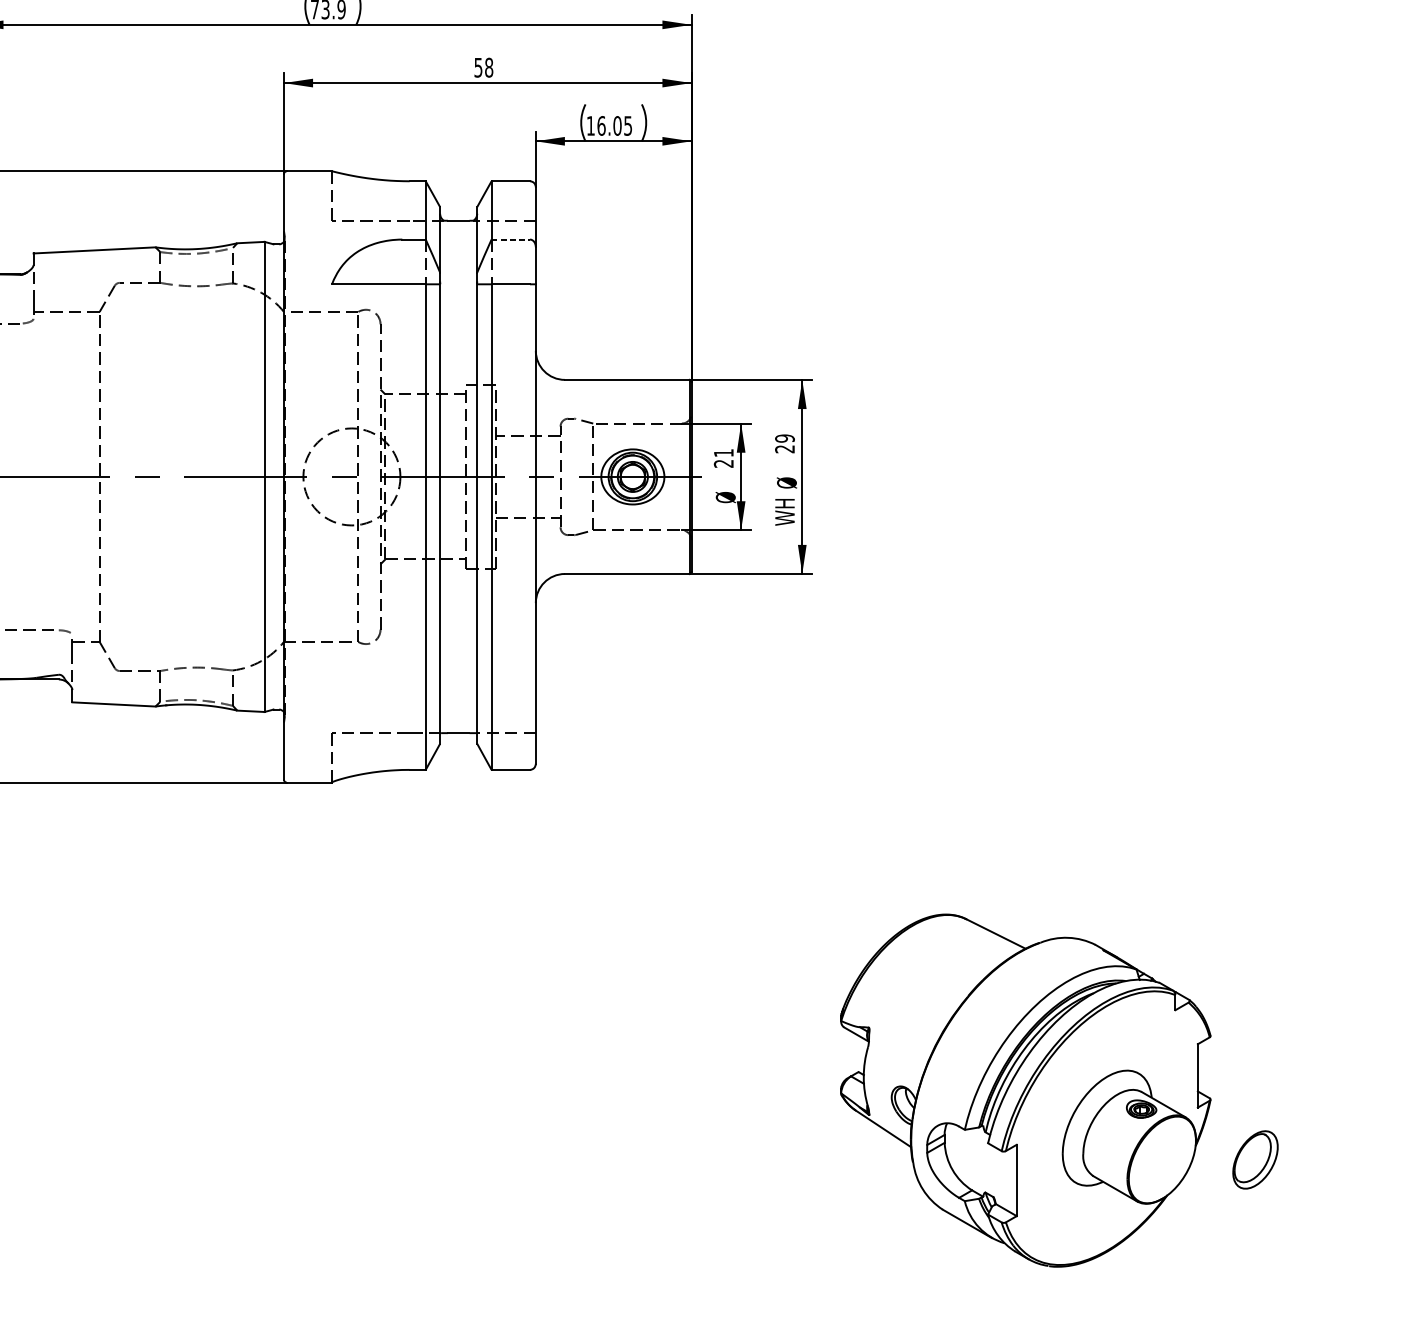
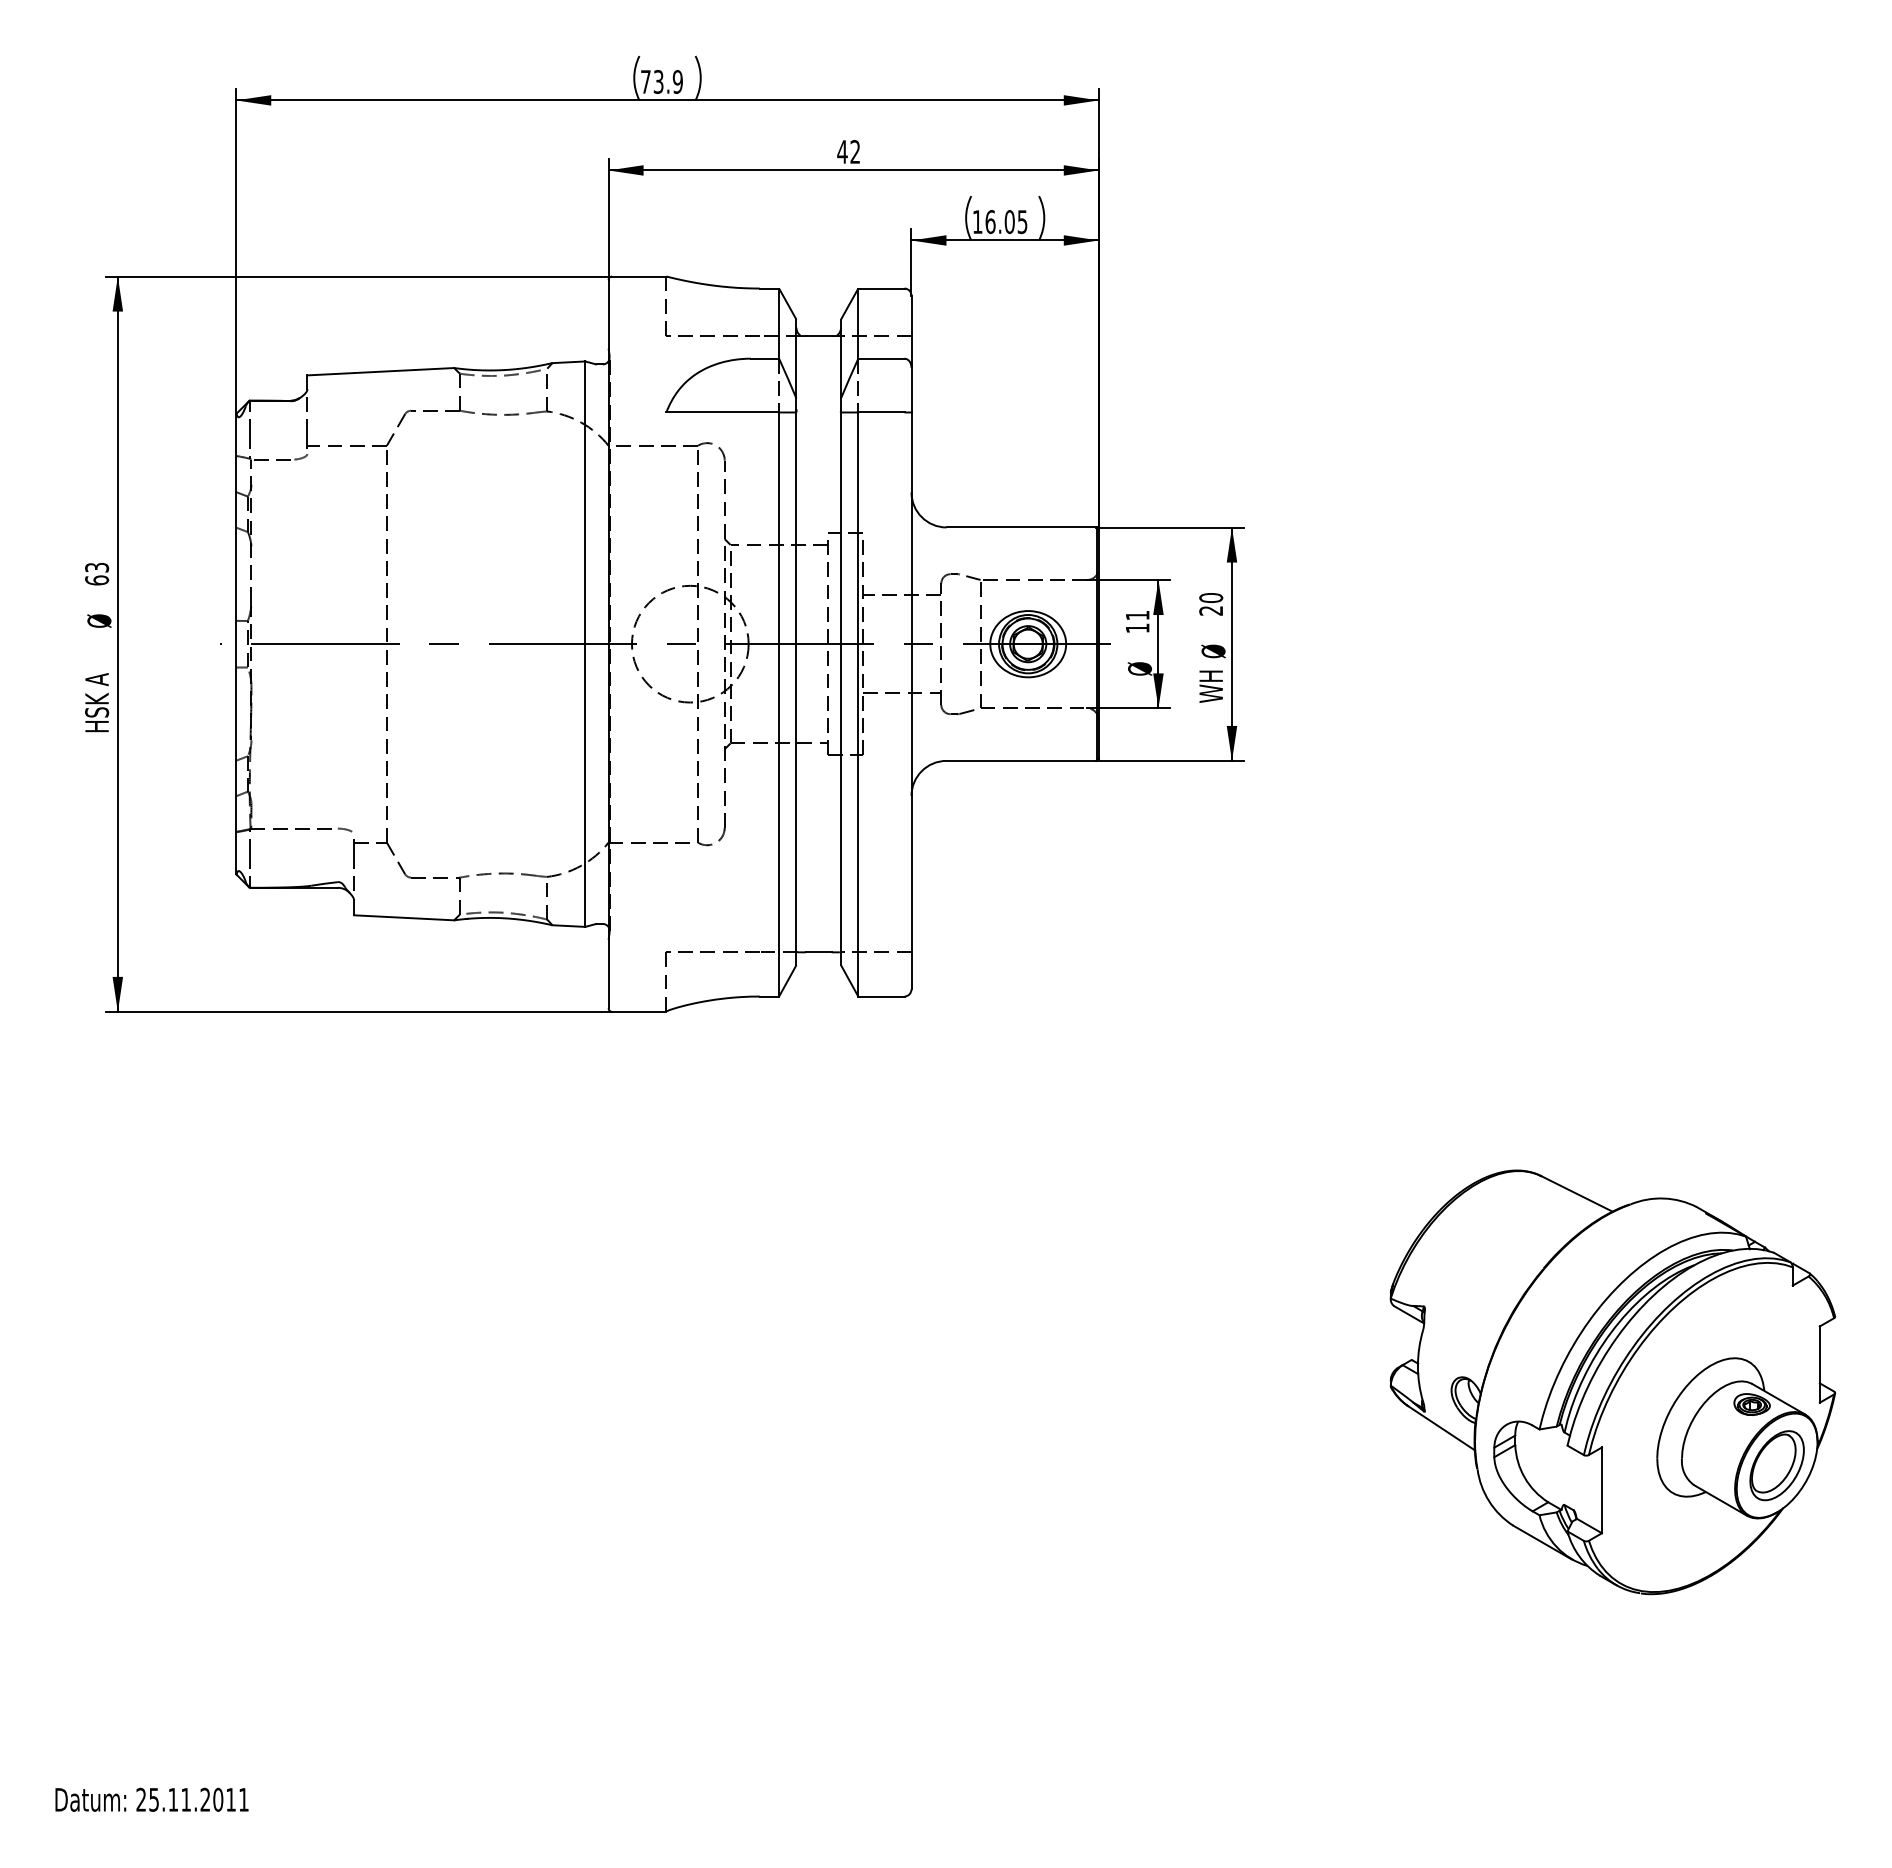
text: (483, 68) -> (848, 152), 58 -> 42
line: (510, 239) -> (881, 358), dashed -> solid
text: (785, 438) -> (1211, 598), 29 -> 20
text: (723, 463) -> (1137, 628), 21 -> 11
part: (1025, 1090) -> (1612, 1382), moved

